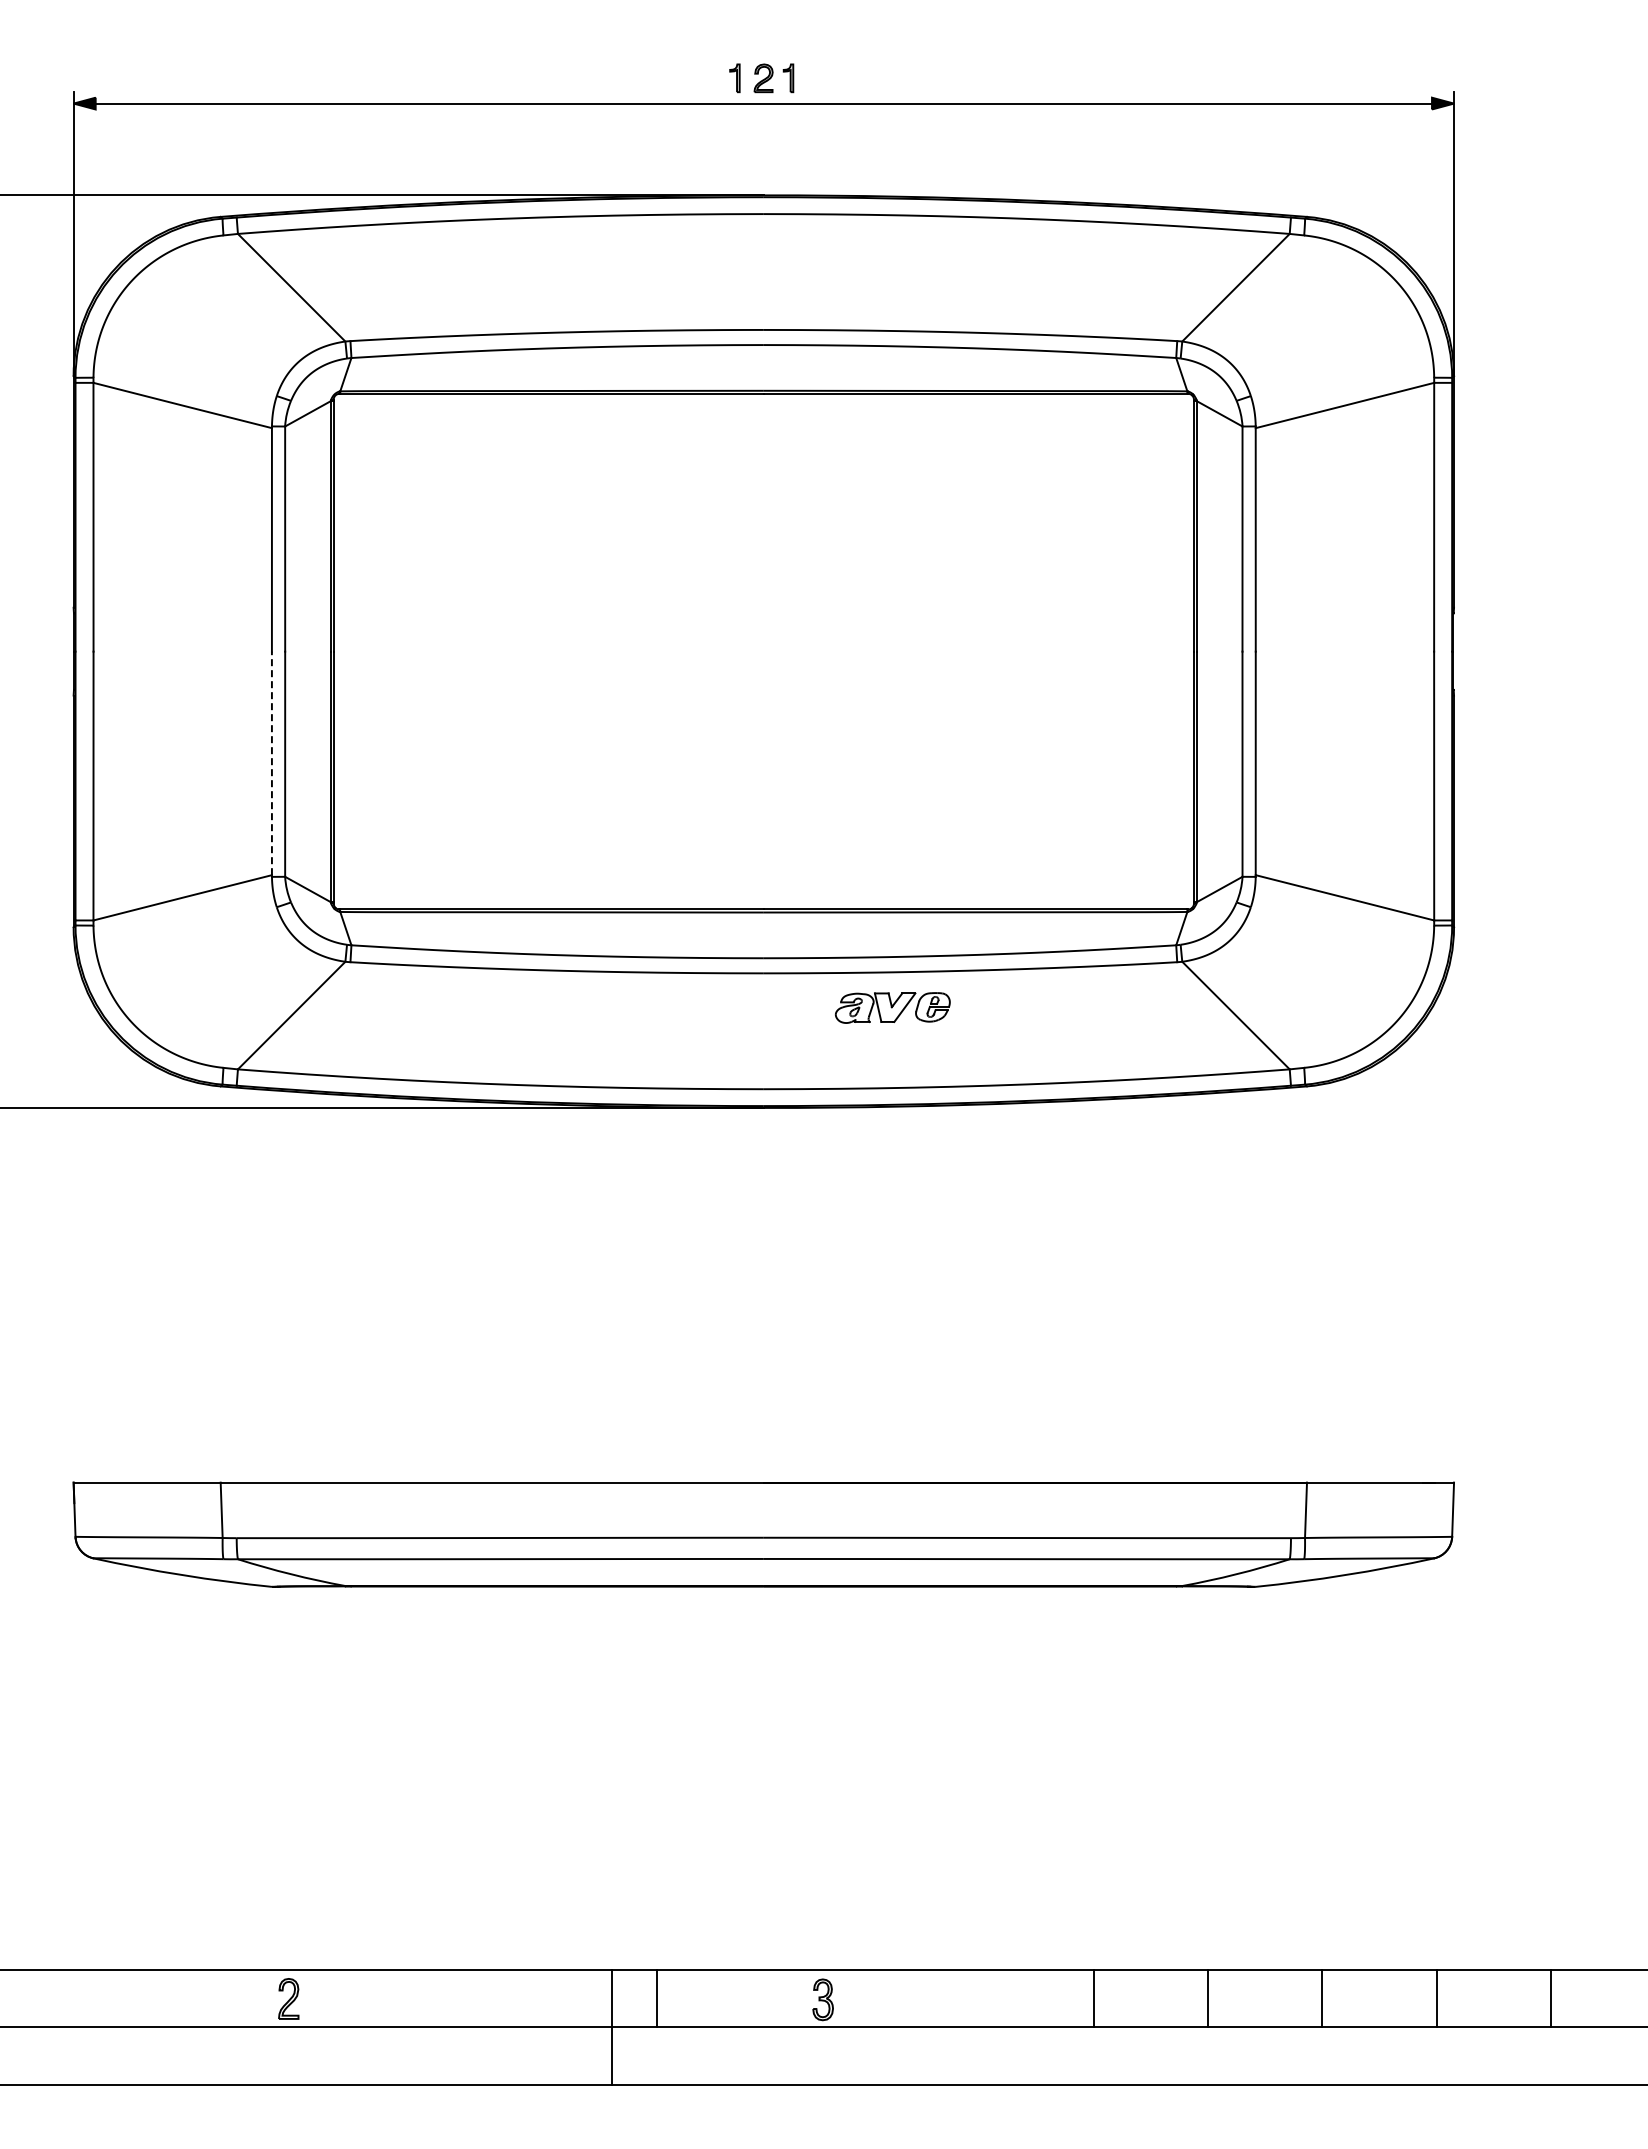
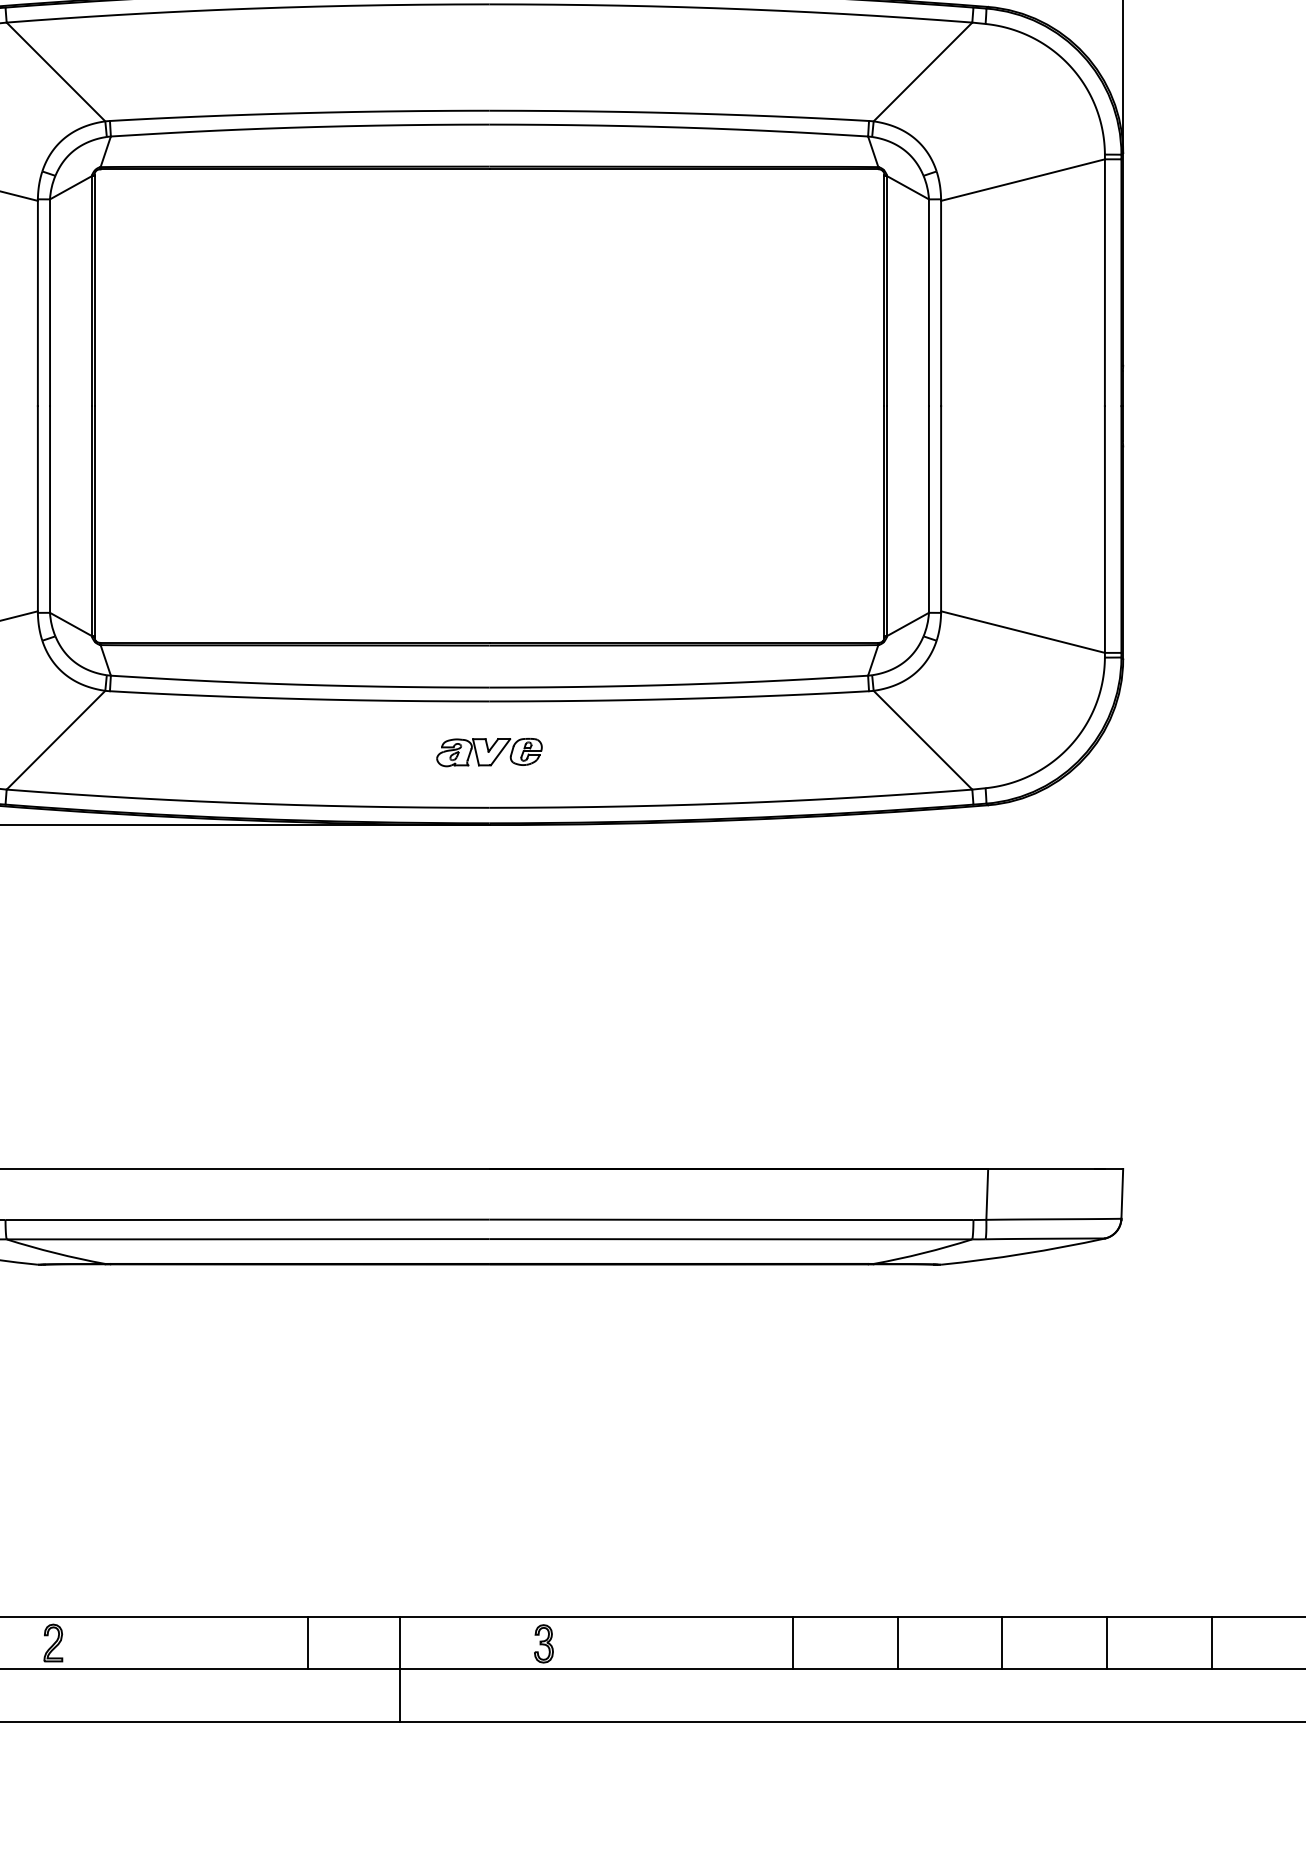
line: (271, 763) -> (37, 508), dashed -> solid
part: (892, 1007) -> (489, 752), moved
line: (656, 1998) -> (308, 1642), moved
line: (612, 2027) -> (400, 1669), moved

